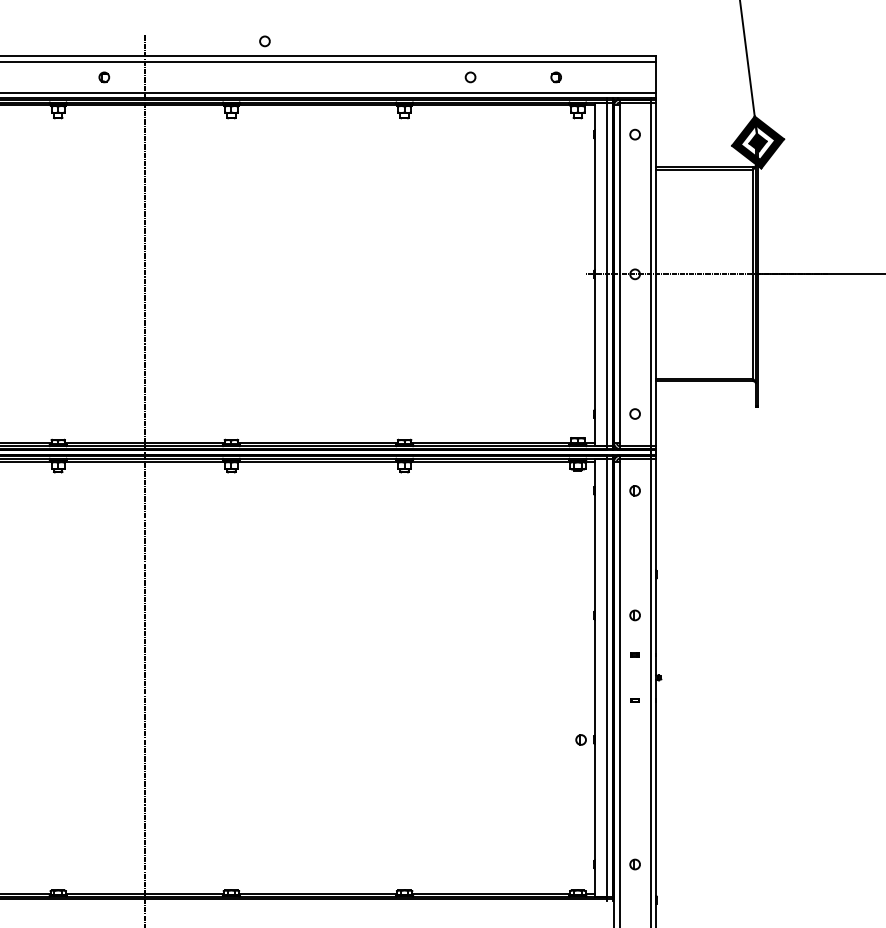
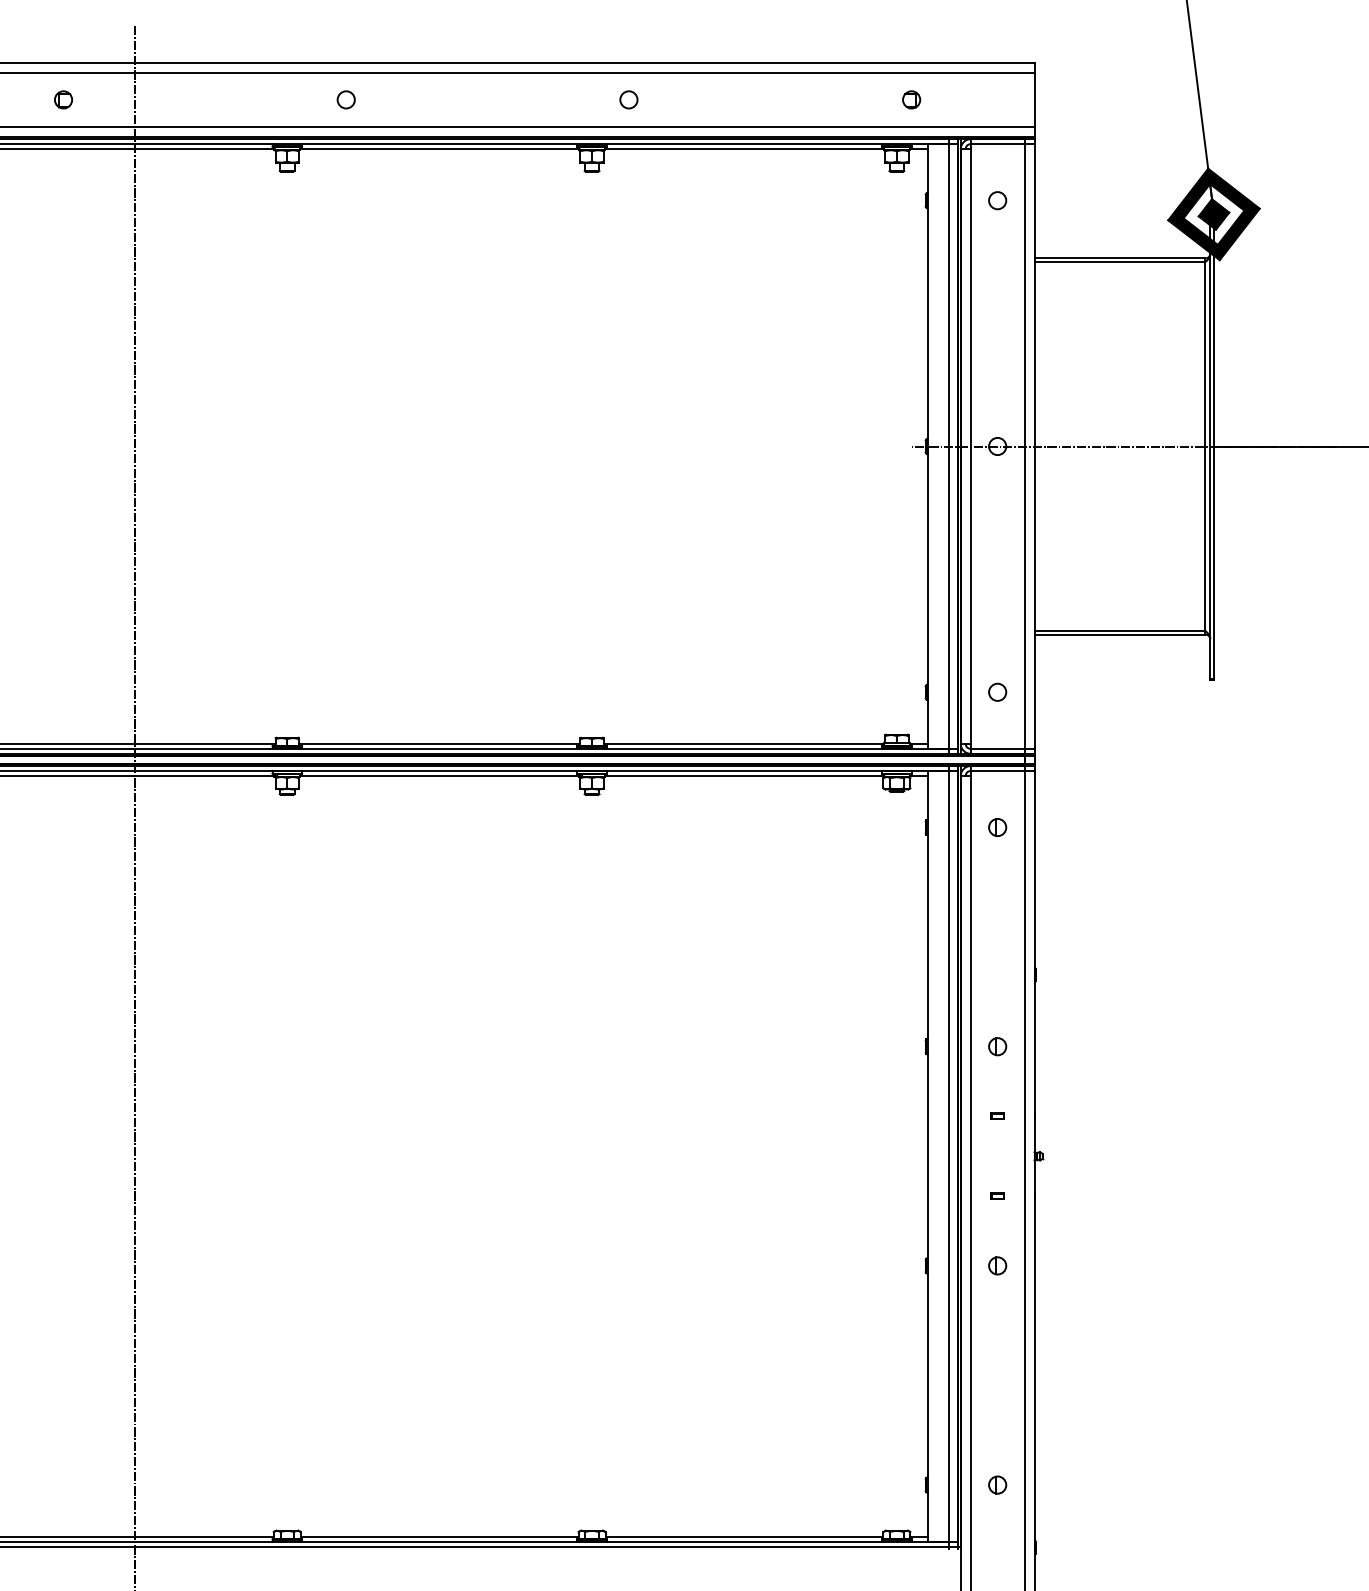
circle: (264, 41) -> (345, 100), moved
circle: (470, 77) -> (628, 100), moved
part: (555, 77) -> (910, 100), moved
part: (580, 739) -> (996, 1265), moved

